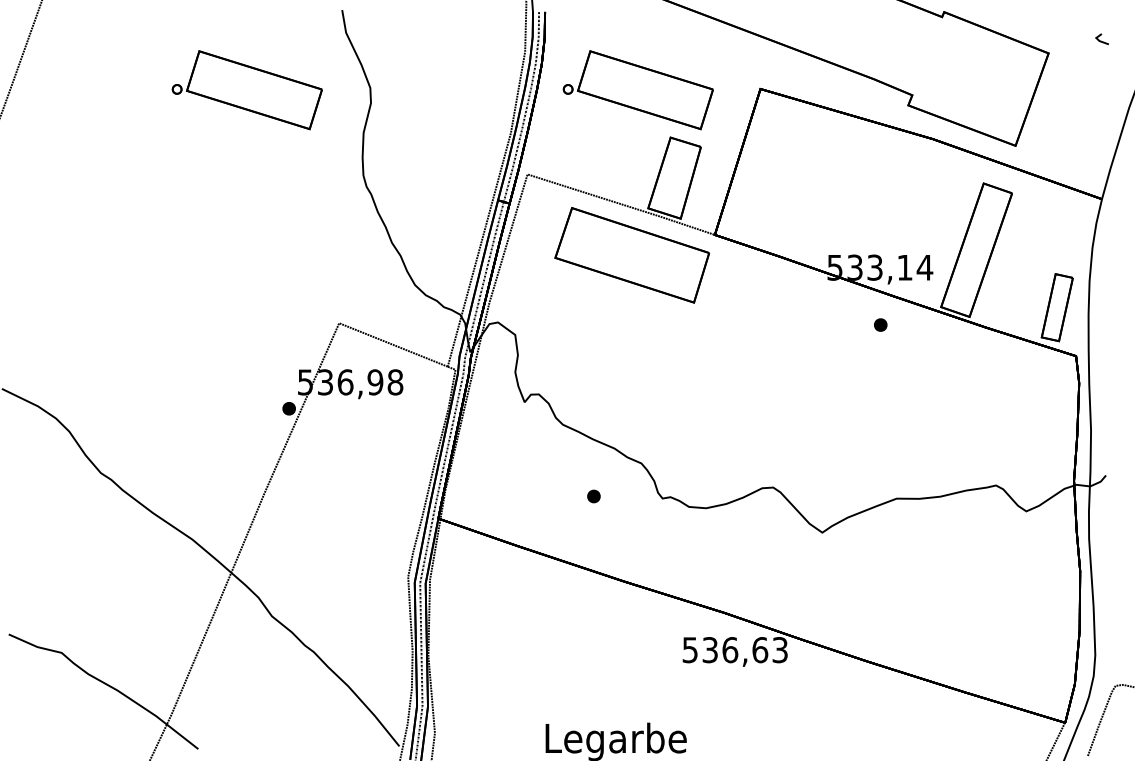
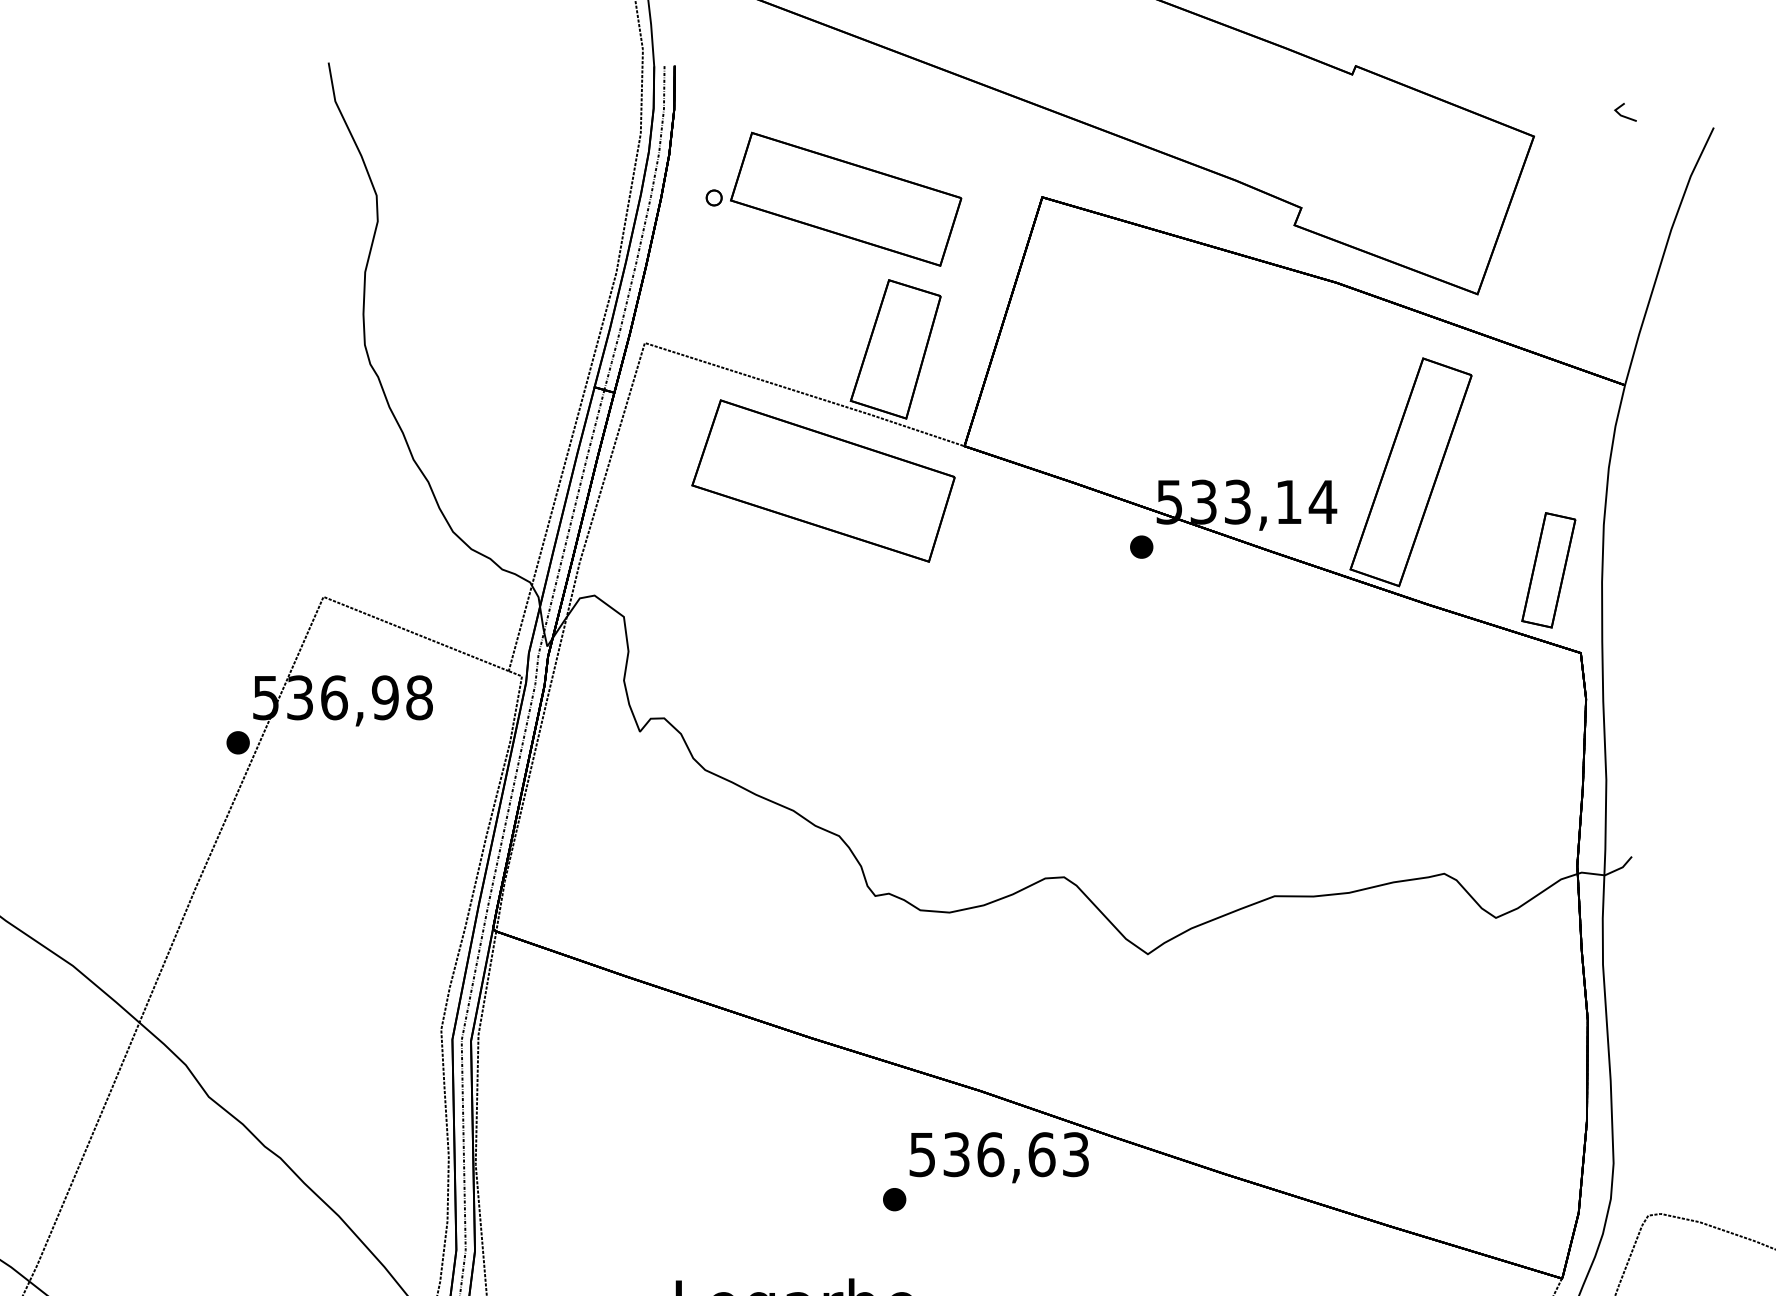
part: (246, 90) -> (165, 199), removed
part: (880, 324) -> (1141, 546), moved
part: (593, 496) -> (893, 1199), moved

